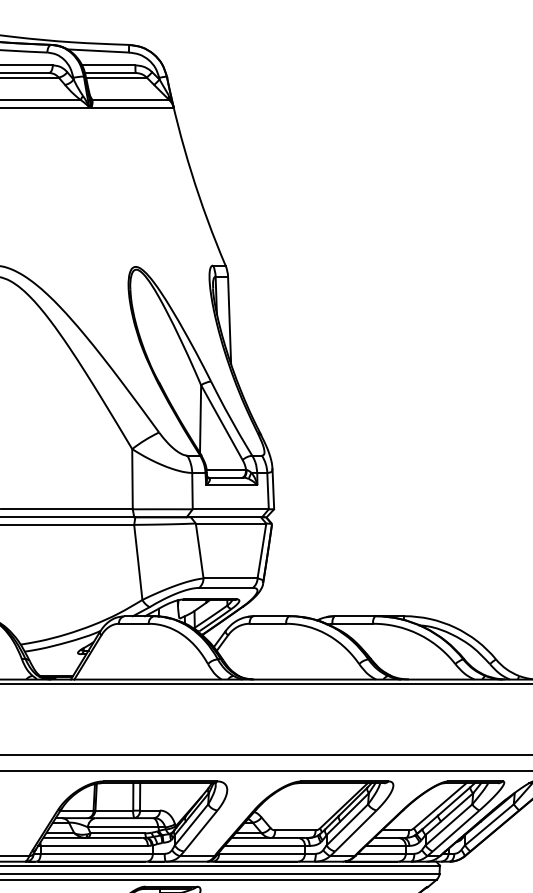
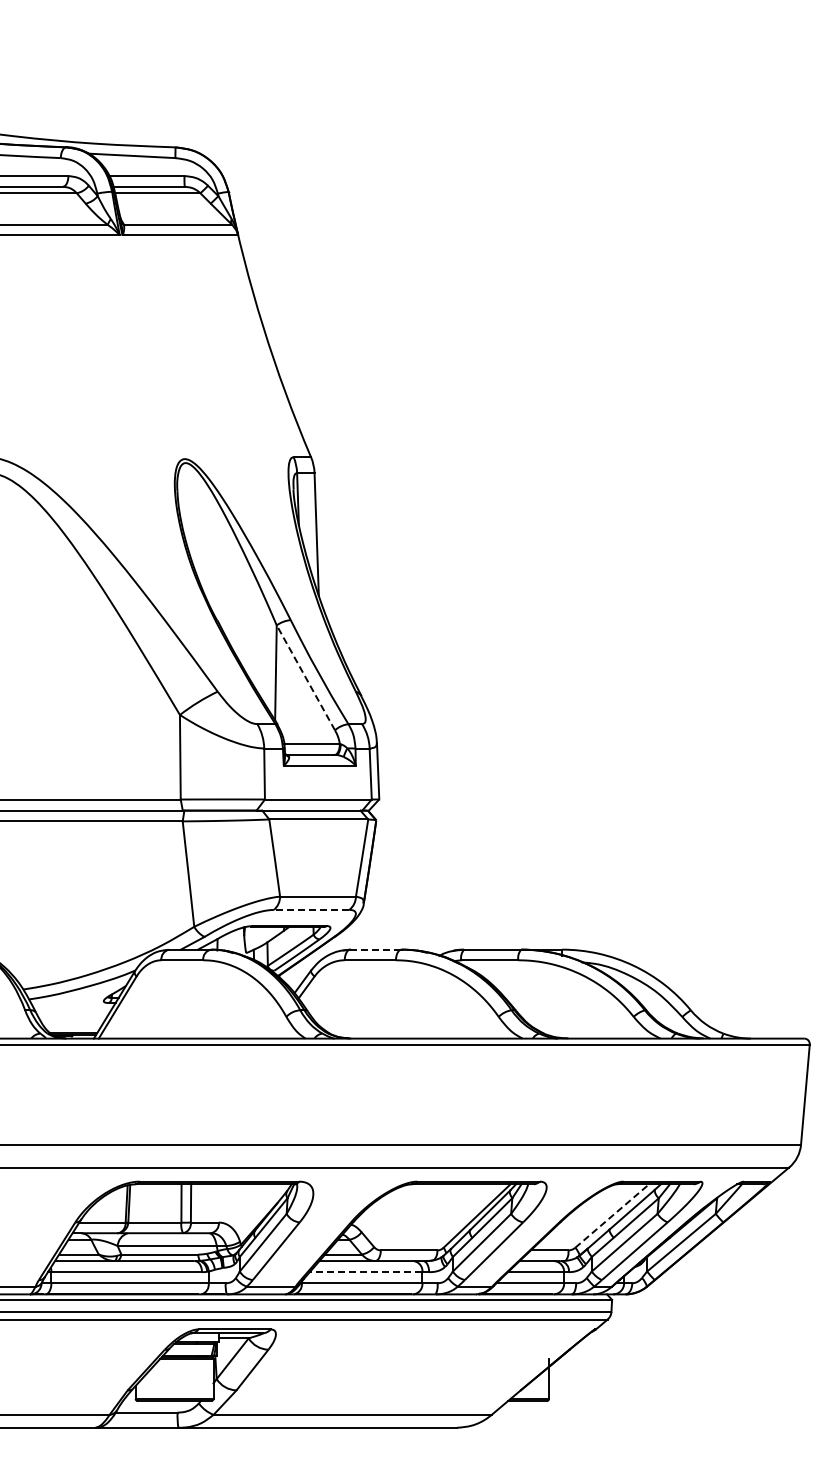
line: (221, 422) -> (305, 677), solid -> dashed
line: (225, 587) -> (311, 909), solid -> dashed
line: (271, 616) -> (375, 949), solid -> dashed
line: (440, 806) -> (612, 1216), solid -> dashed
line: (264, 846) -> (365, 1272), solid -> dashed

